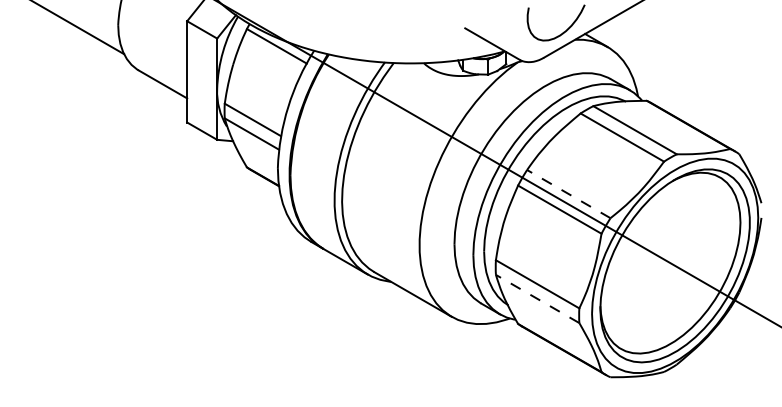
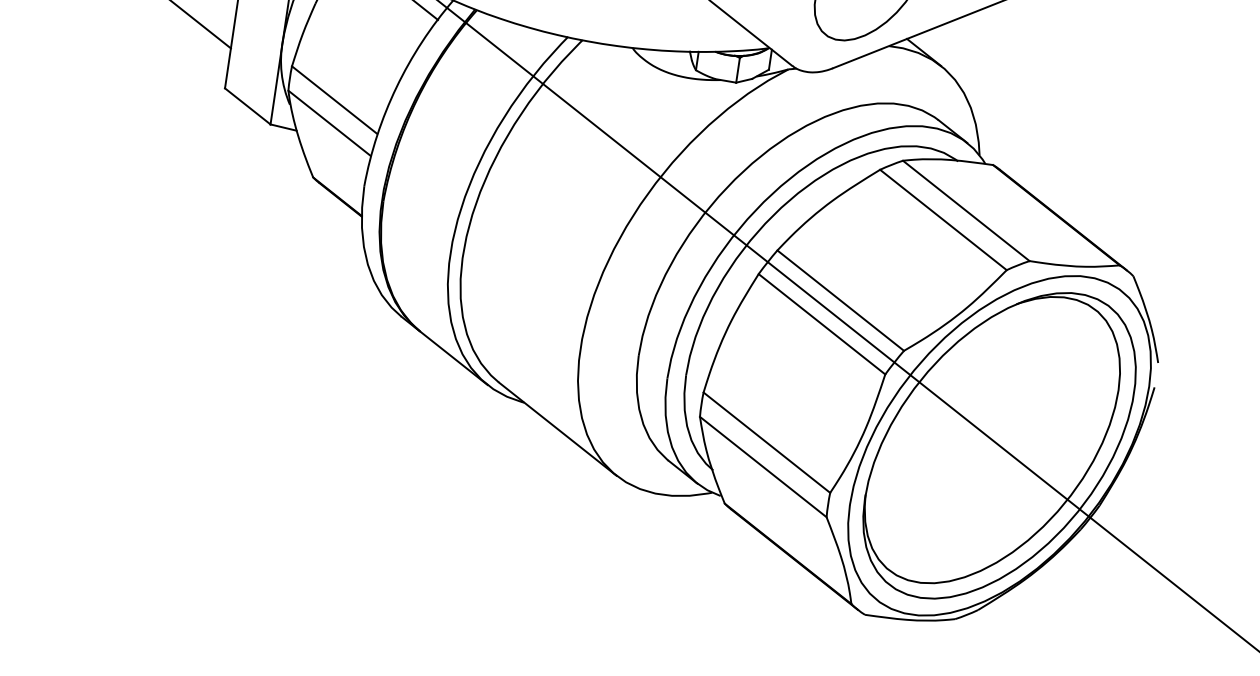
line: (568, 193) -> (840, 299), dashed -> solid
line: (537, 298) -> (763, 466), dashed -> solid

